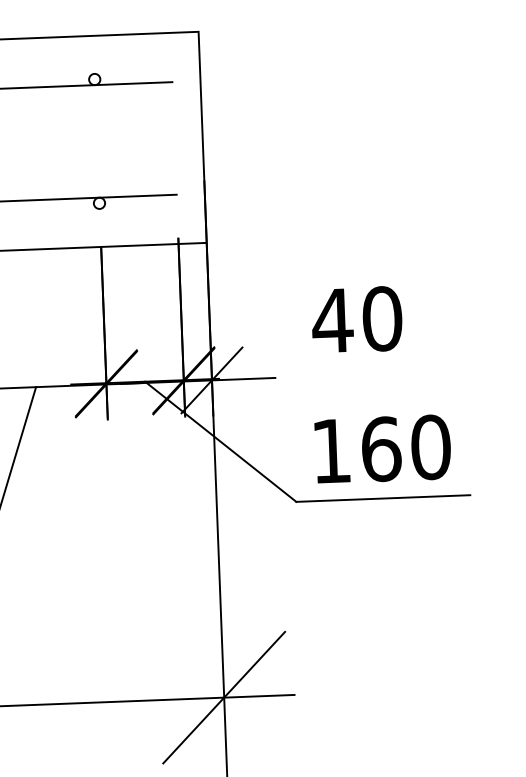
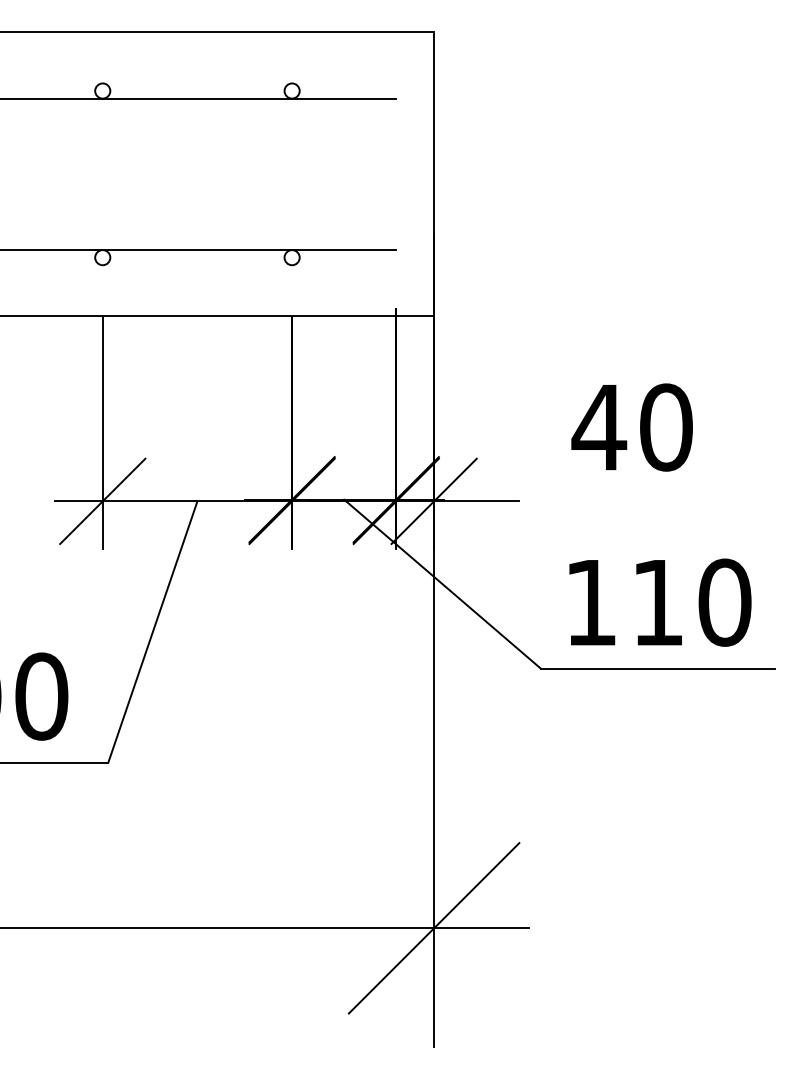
text: (381, 449) -> (658, 602), 160 -> 110

